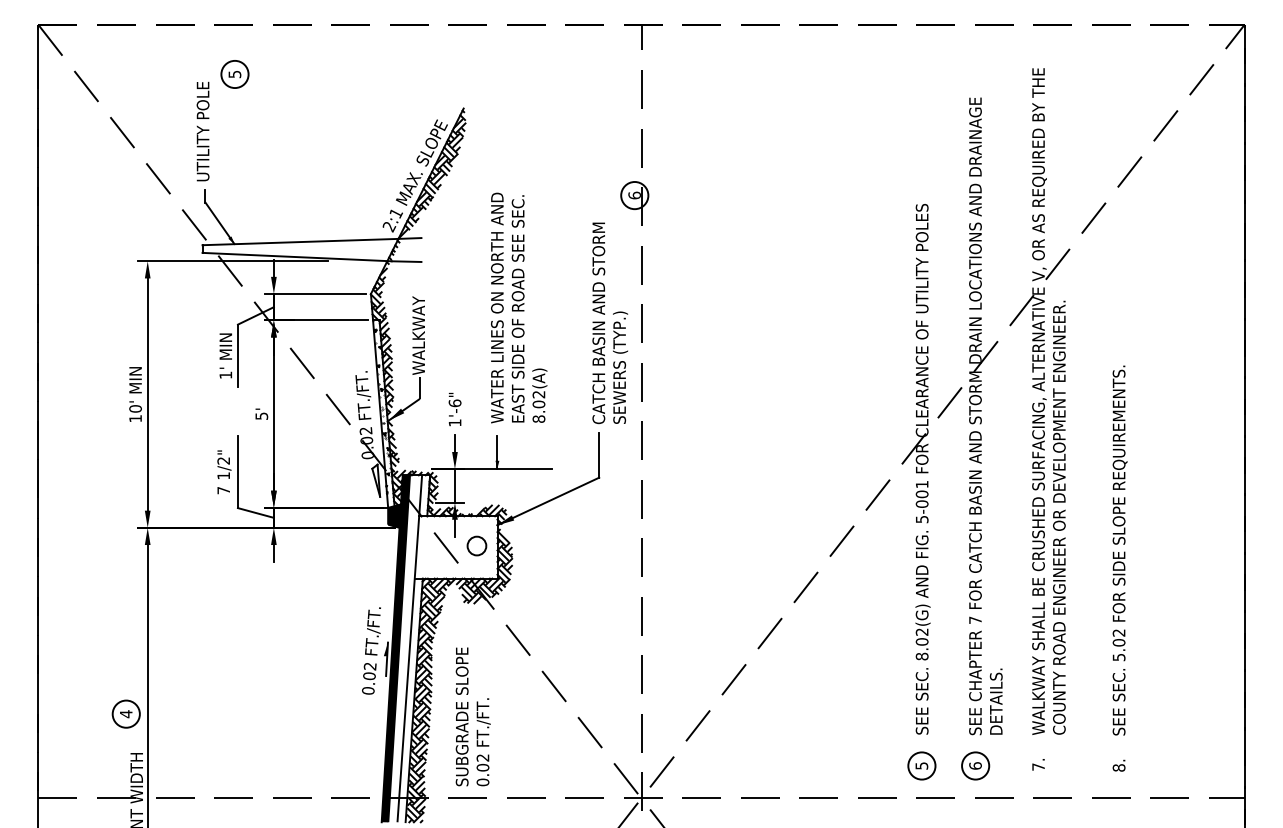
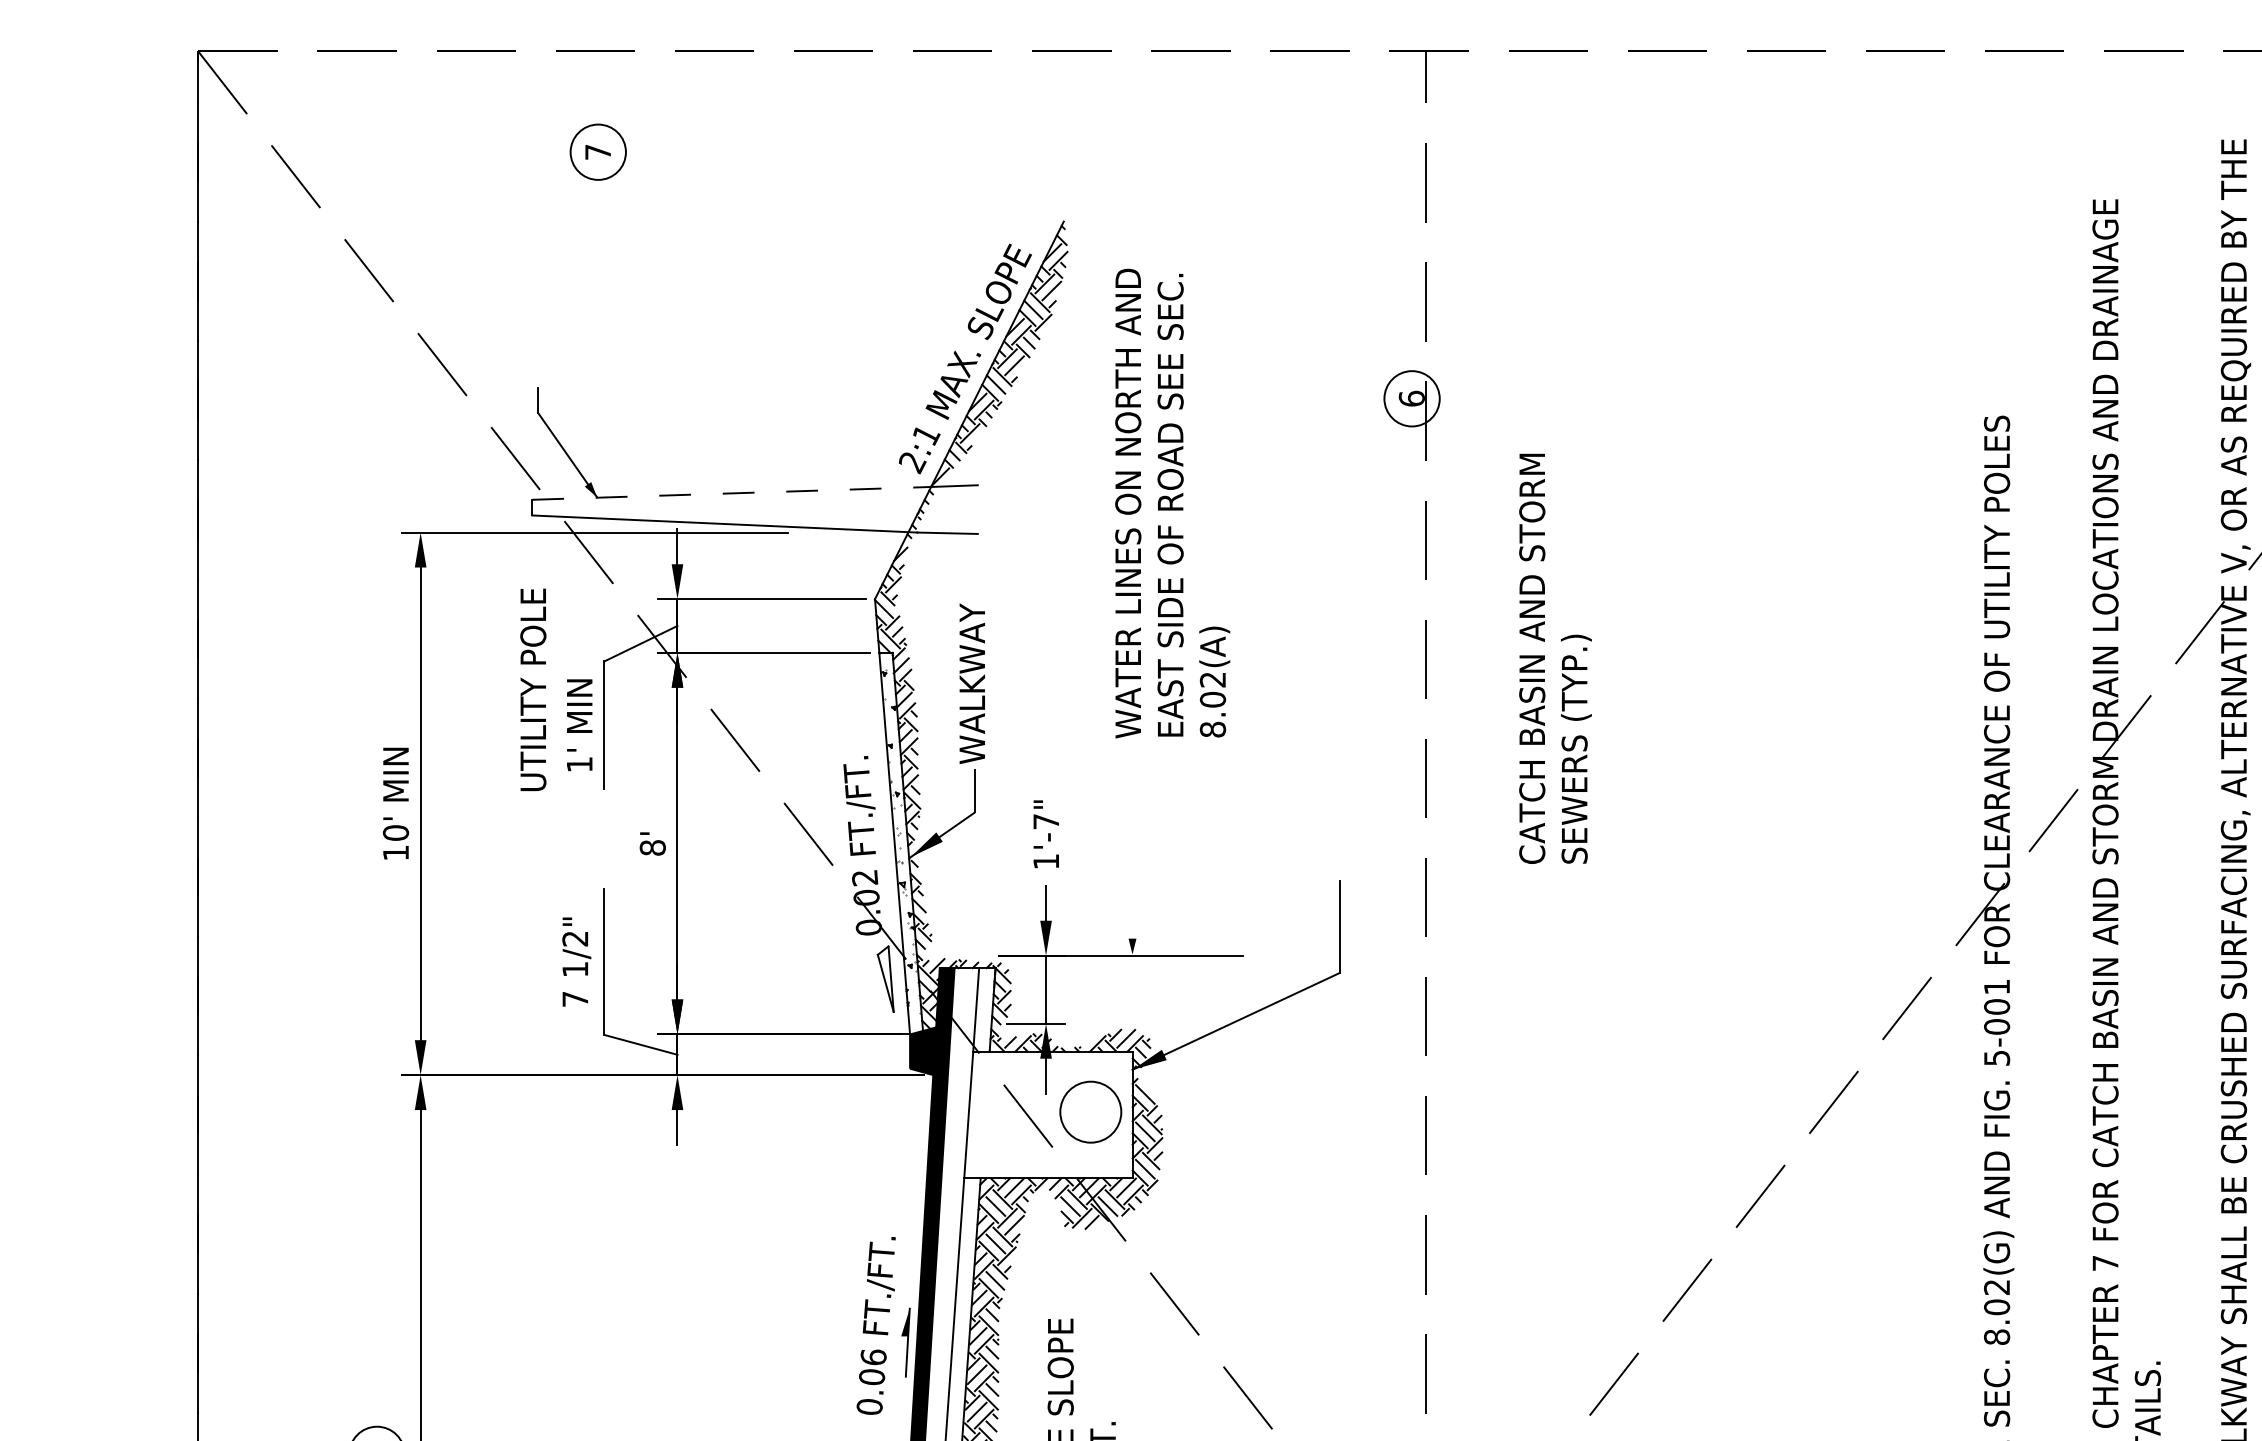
text: (234, 74) -> (597, 152), 5 -> 7
text: (202, 131) -> (532, 689), moved
line: (301, 242) -> (733, 494), solid -> dashed
text: (519, 307) -> (1173, 502), moved
text: (610, 323) -> (1556, 659), moved
text: (454, 403) -> (1045, 822), 1'-6" -> 1'-7"
text: (261, 415) -> (652, 846), 5' -> 8'
line: (497, 451) -> (1132, 919), removed
circle: (476, 545) -> (1089, 1111), size x1.6
text: (369, 666) -> (872, 1357), 0.02 -> 0.06

